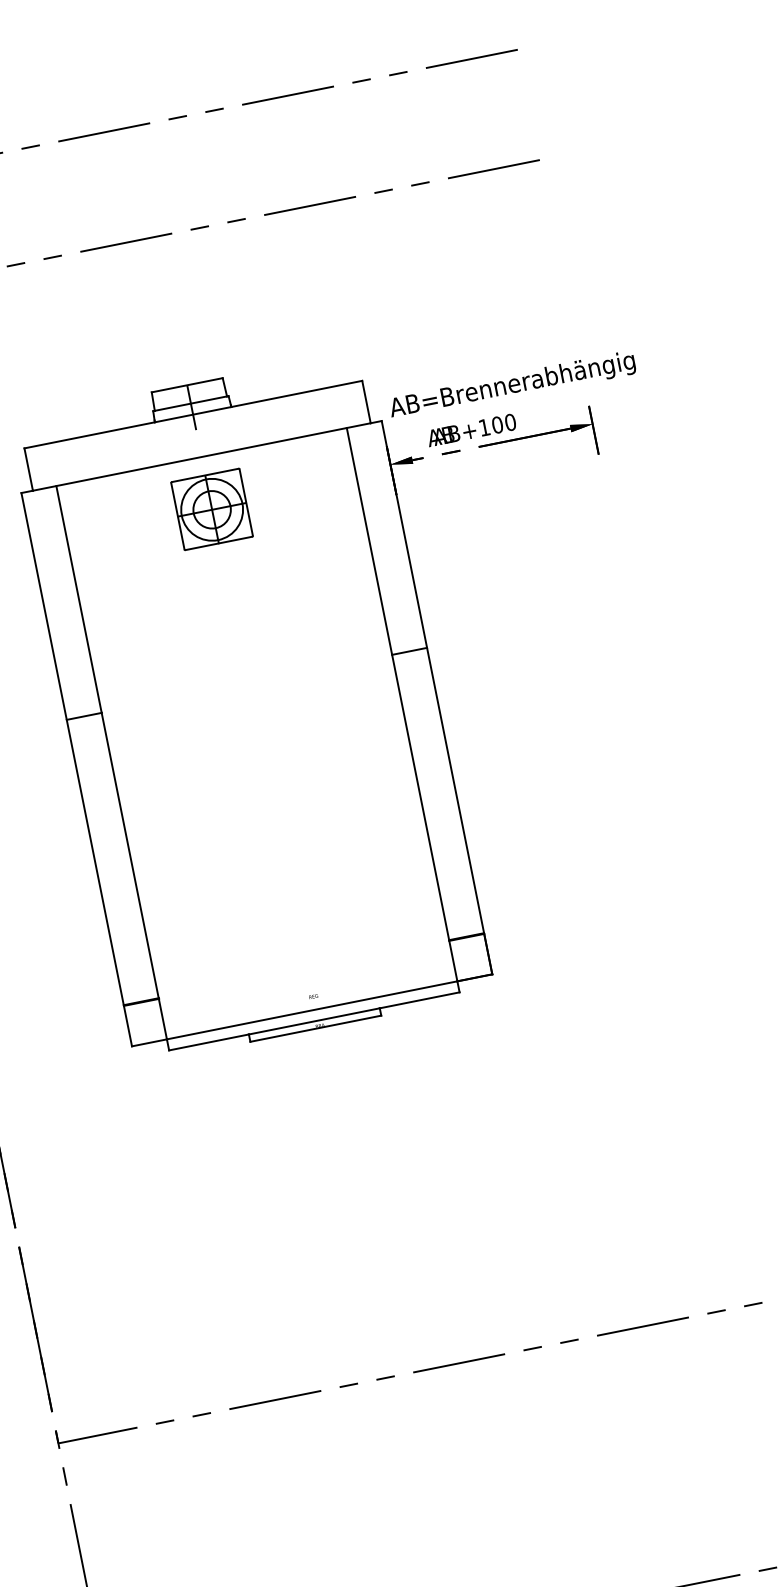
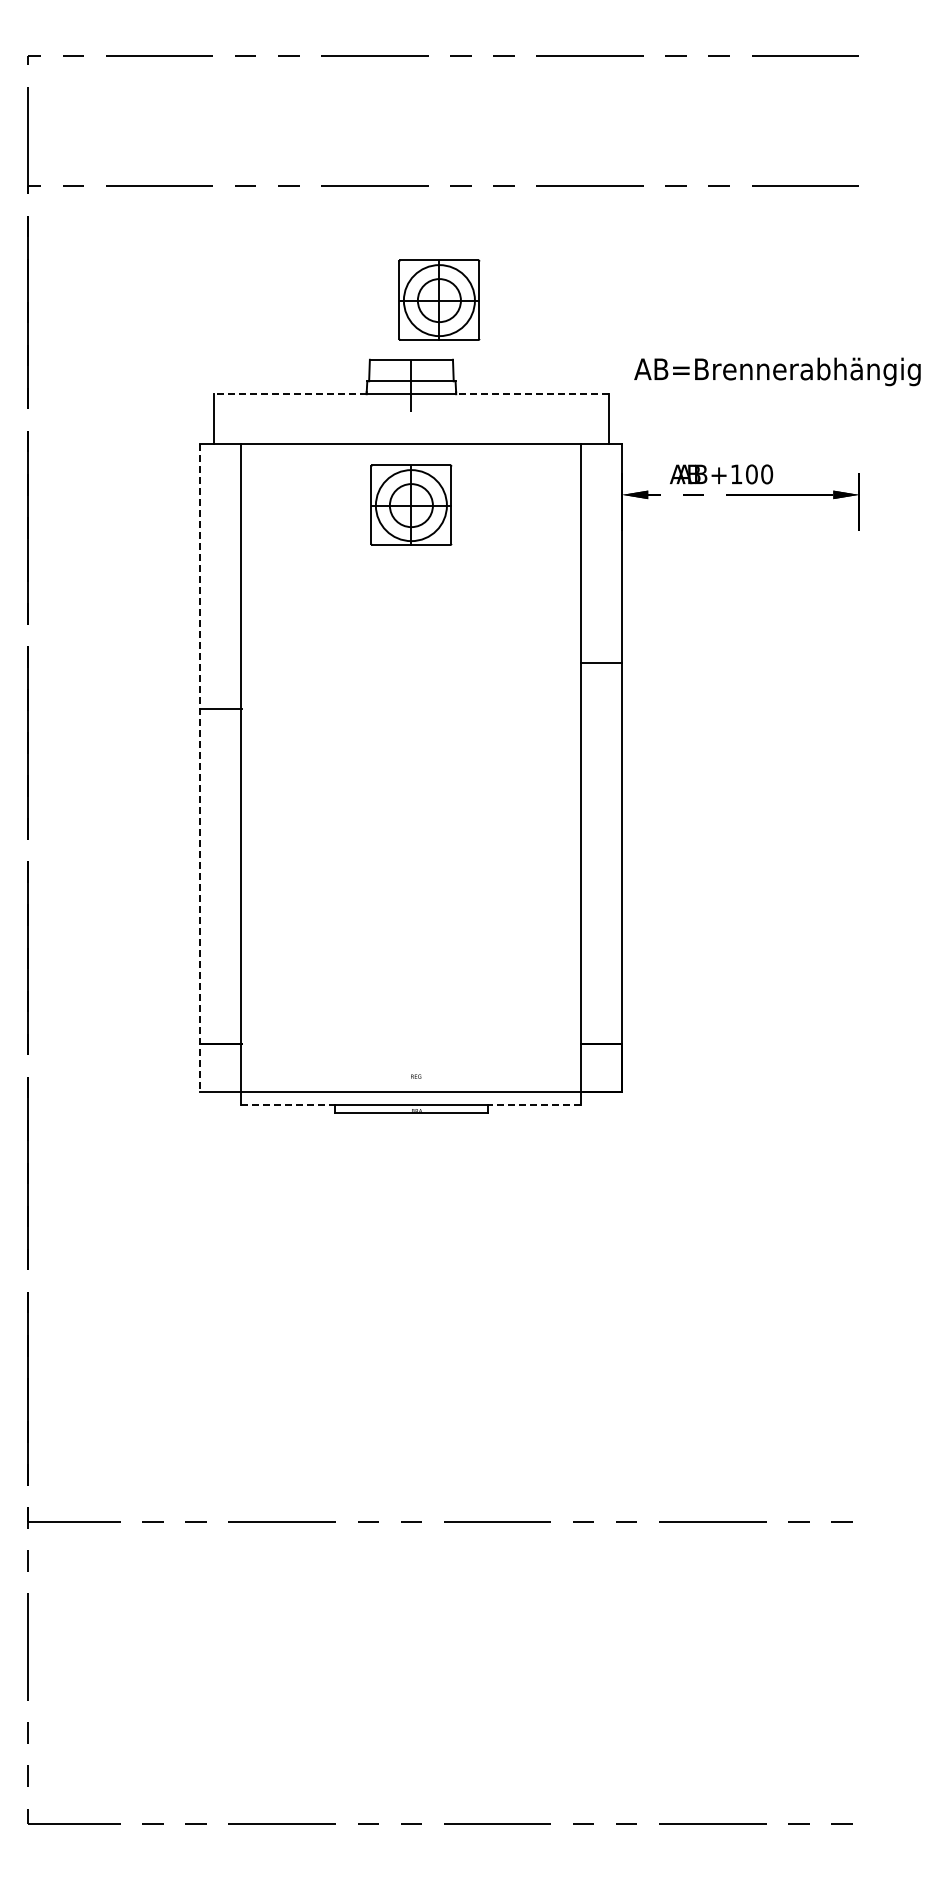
part: (200, 328) -> (439, 299), added
text: (512, 385) -> (777, 371), moved
line: (296, 394) -> (532, 394), solid -> dashed
line: (89, 435) -> (289, 394), solid -> dashed
line: (409, 651) -> (601, 663), moved
line: (76, 769) -> (200, 767), solid -> dashed
line: (419, 1000) -> (534, 1104), solid -> dashed
line: (209, 1042) -> (288, 1104), solid -> dashed

